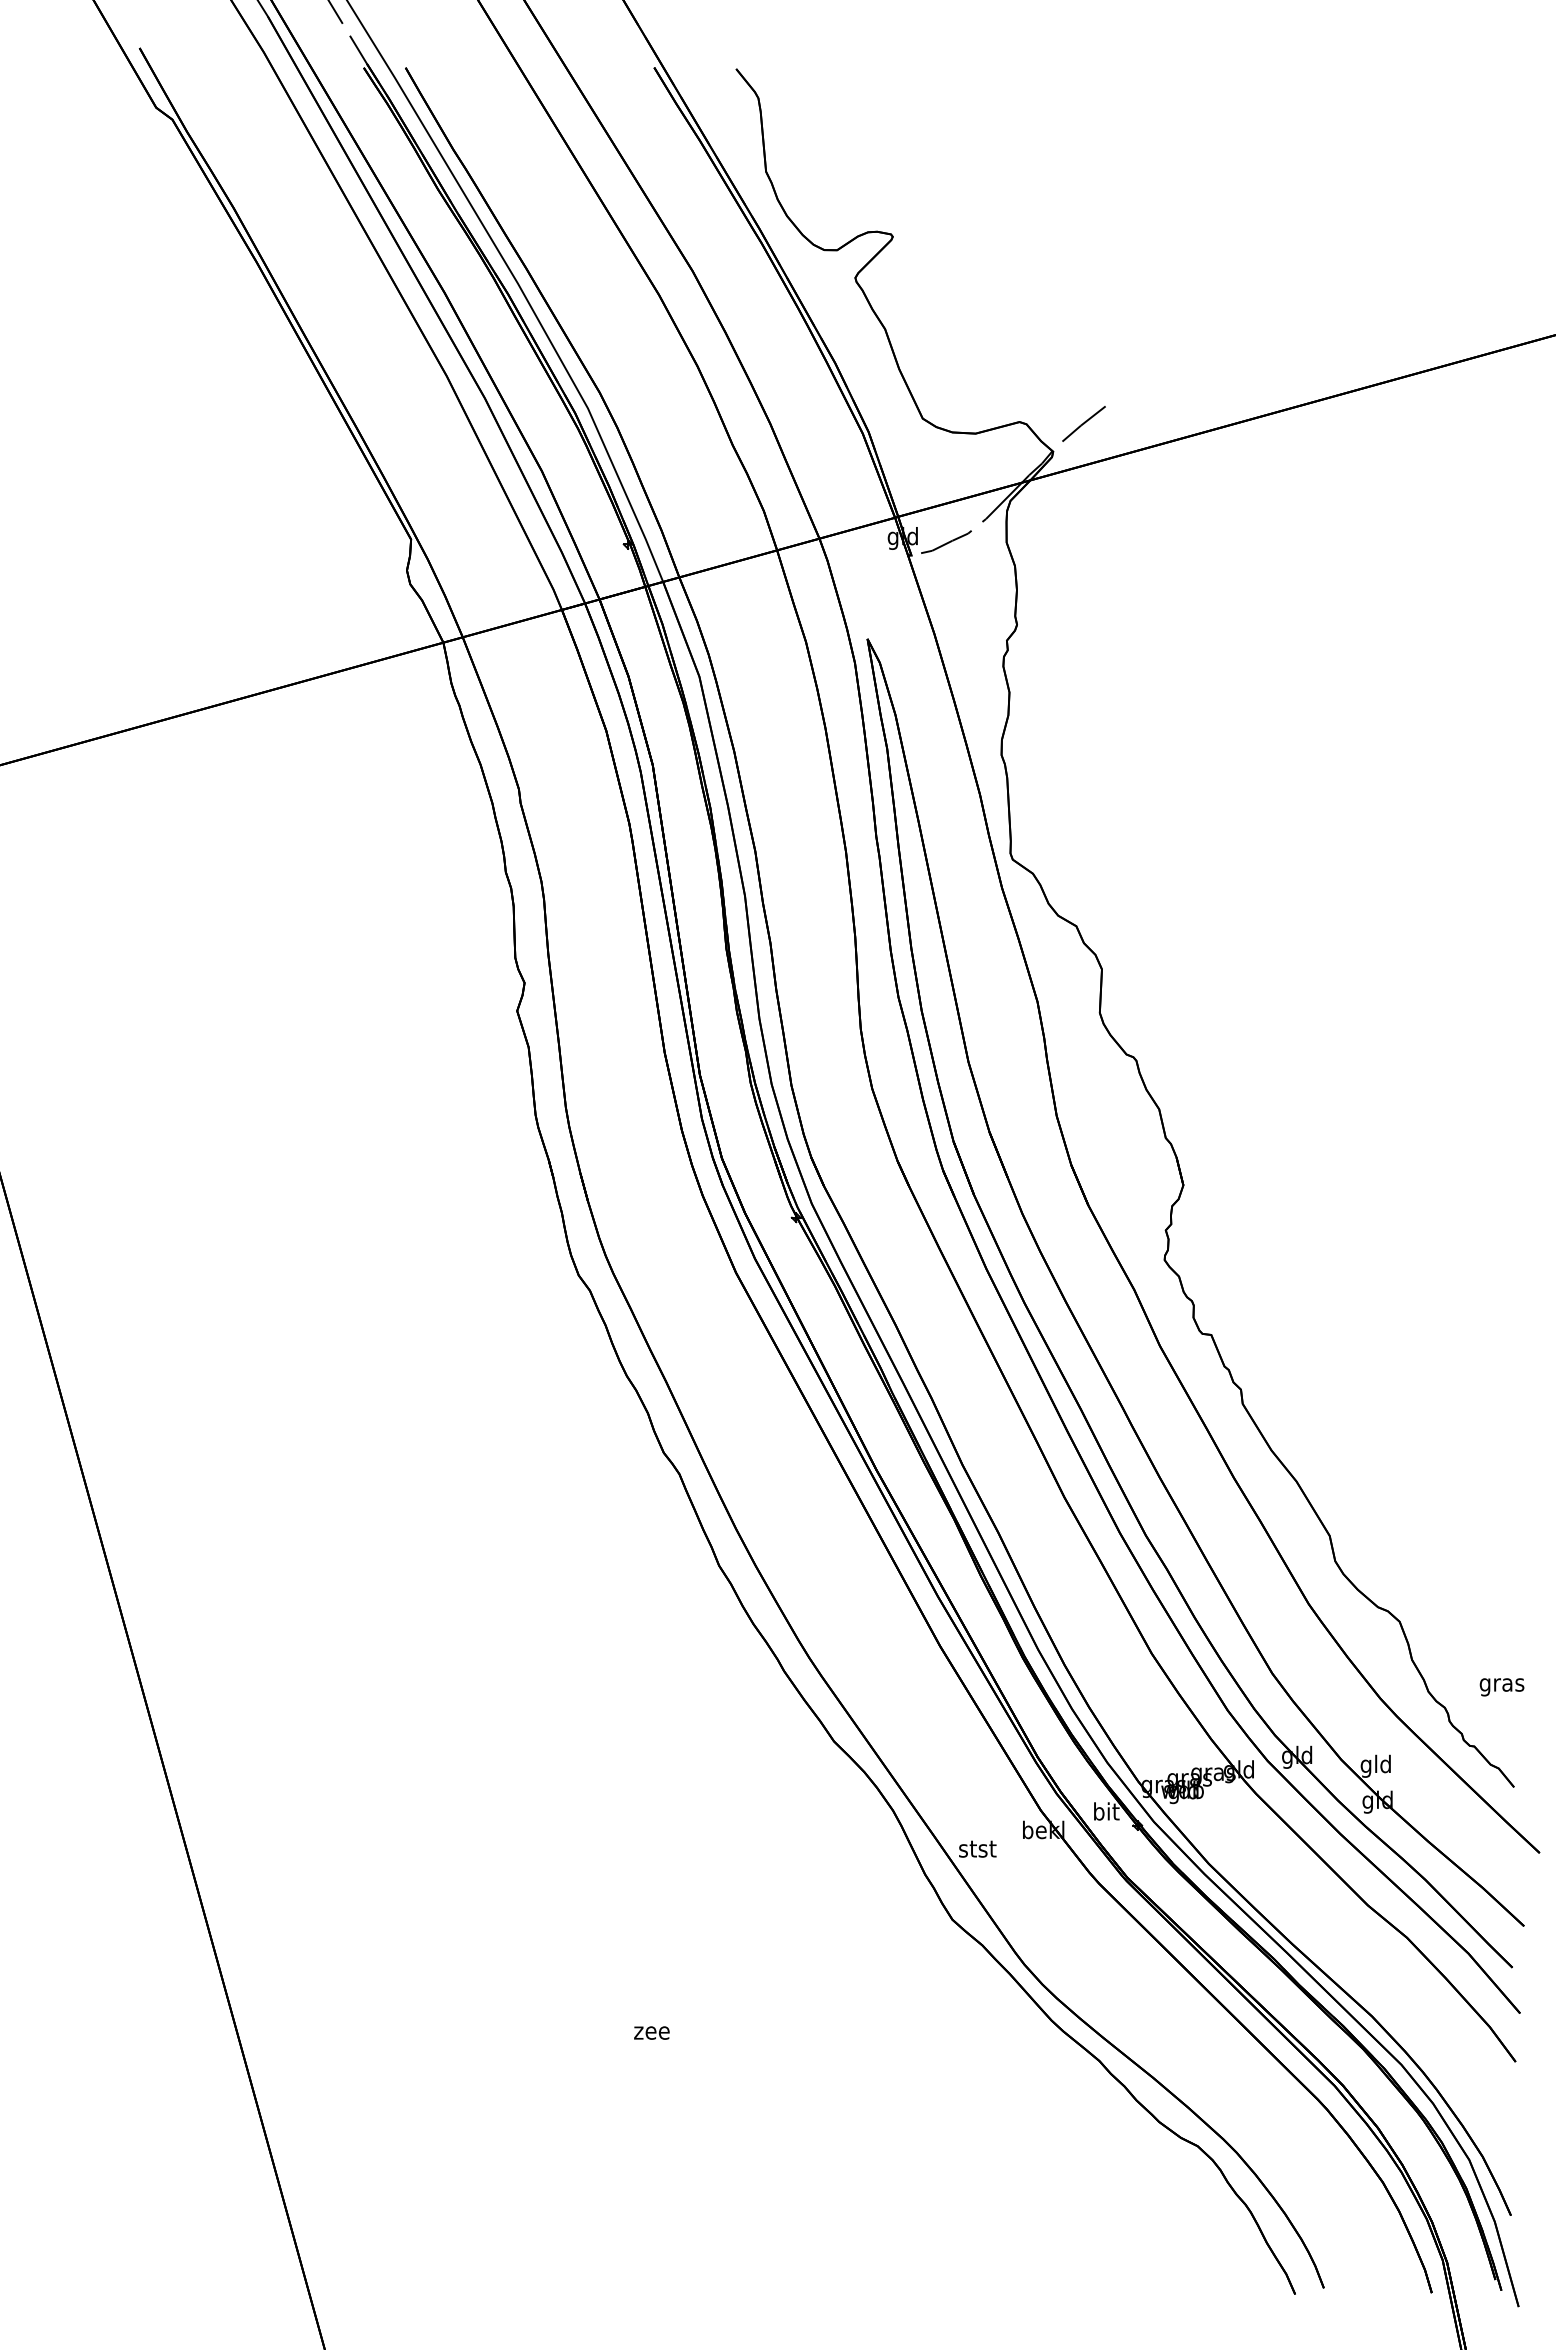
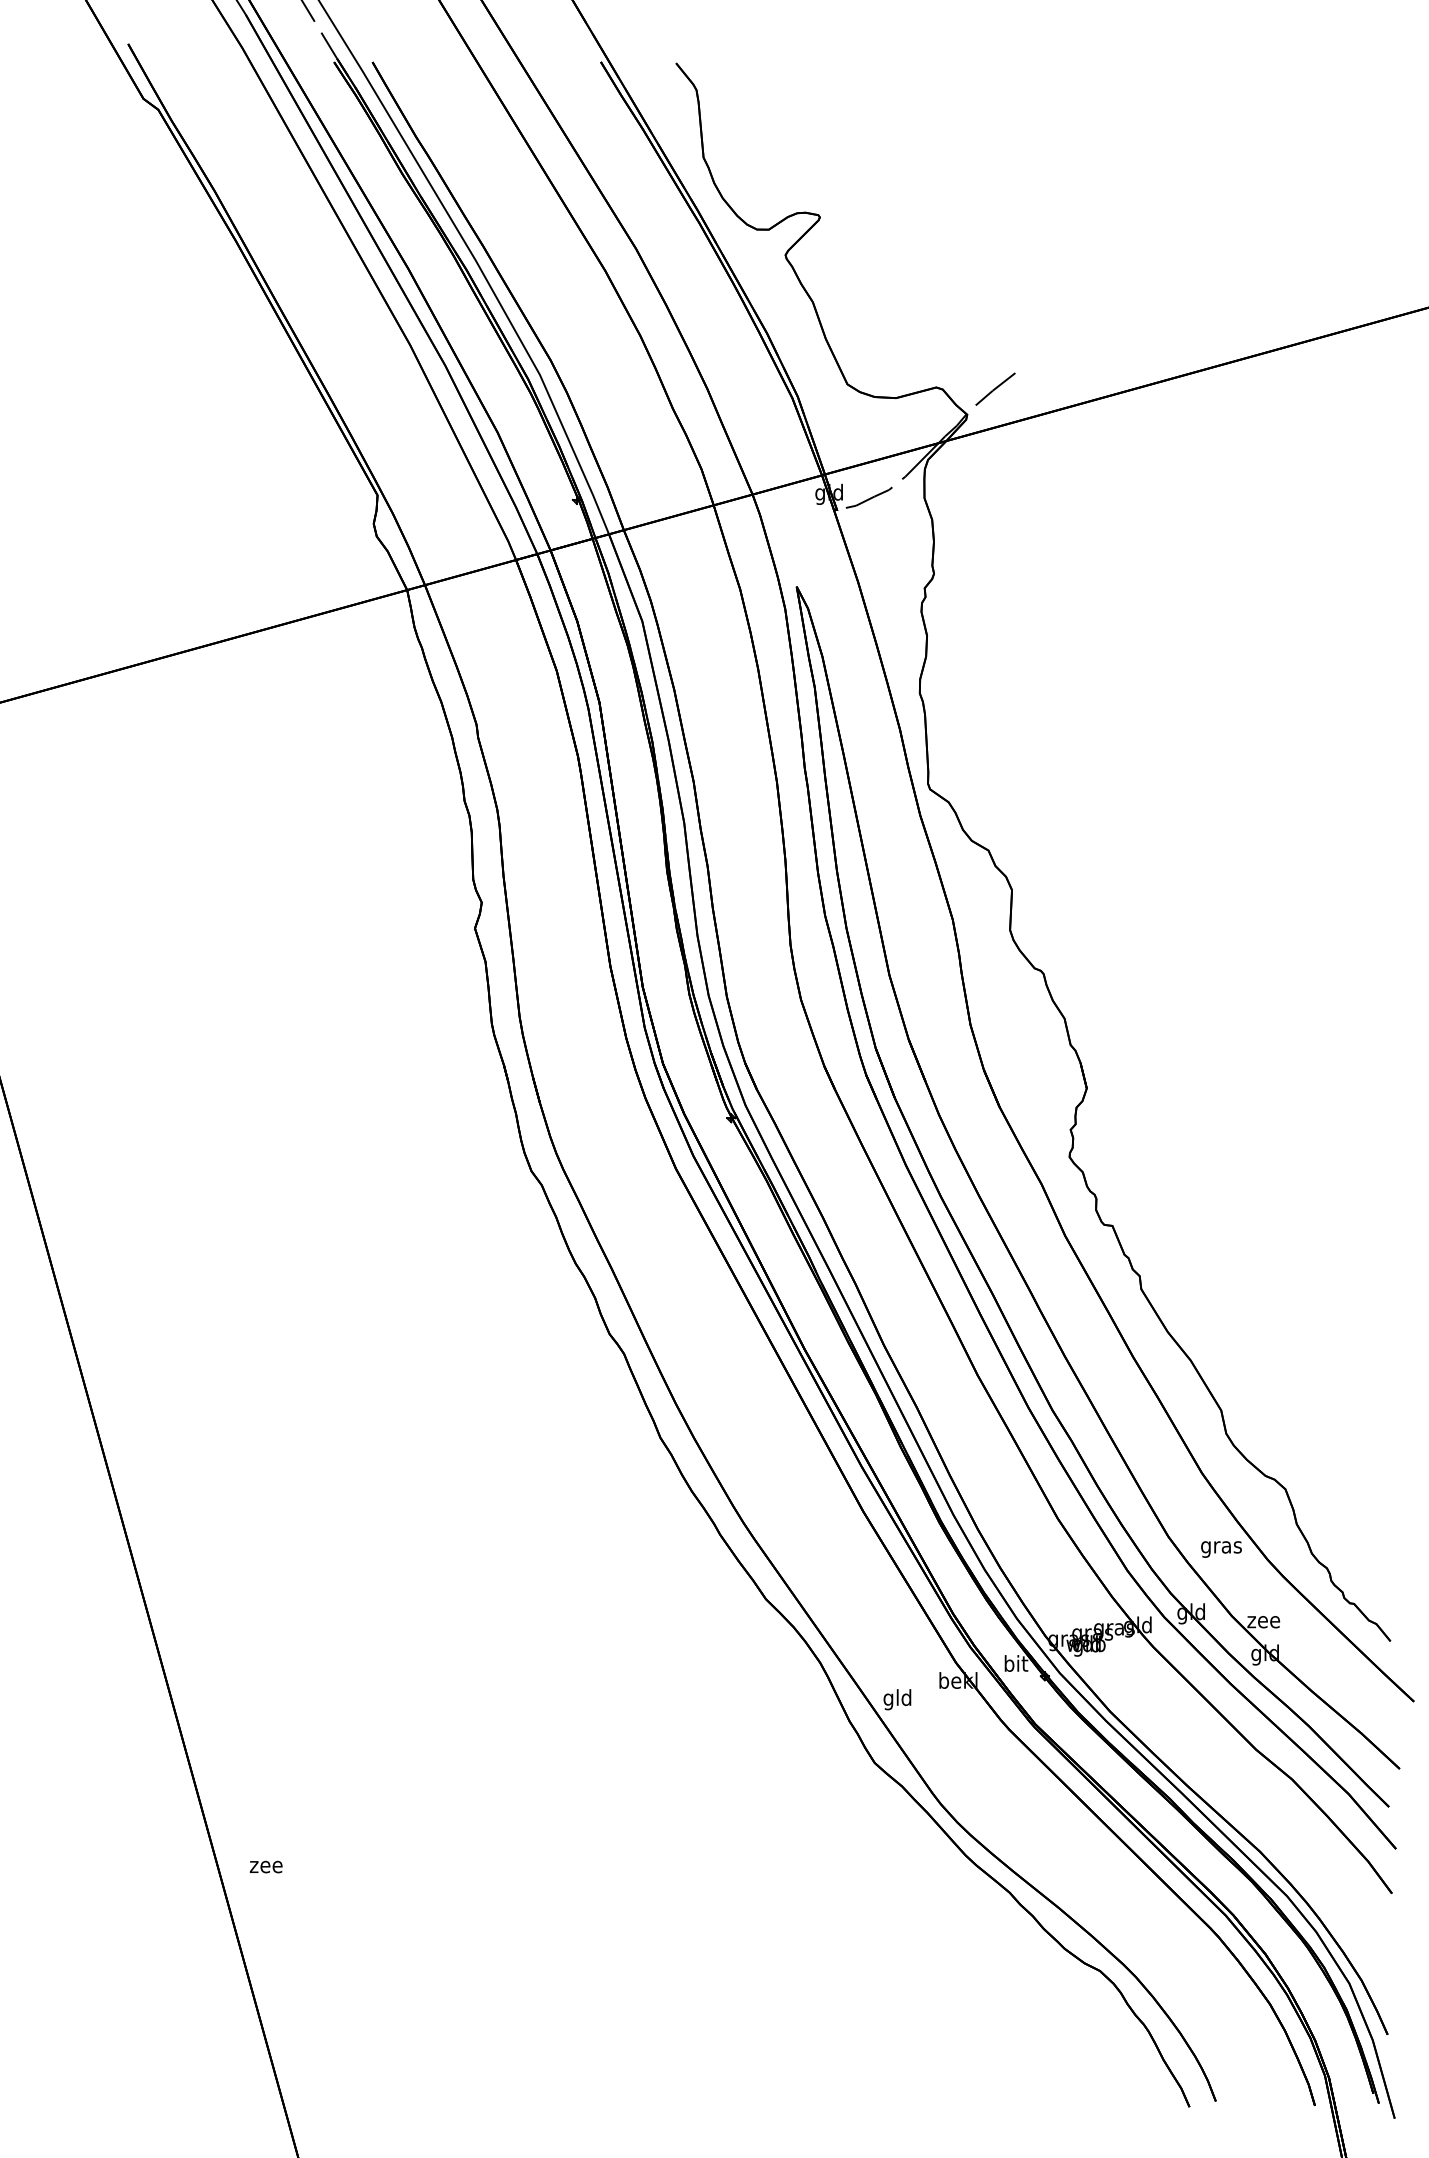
text: (1501, 1687) -> (1220, 1549), moved
text: (1375, 1765) -> (1263, 1621), gld -> zee
text: (977, 1850) -> (897, 1699), stst -> gld
text: (651, 2032) -> (265, 1866), moved

